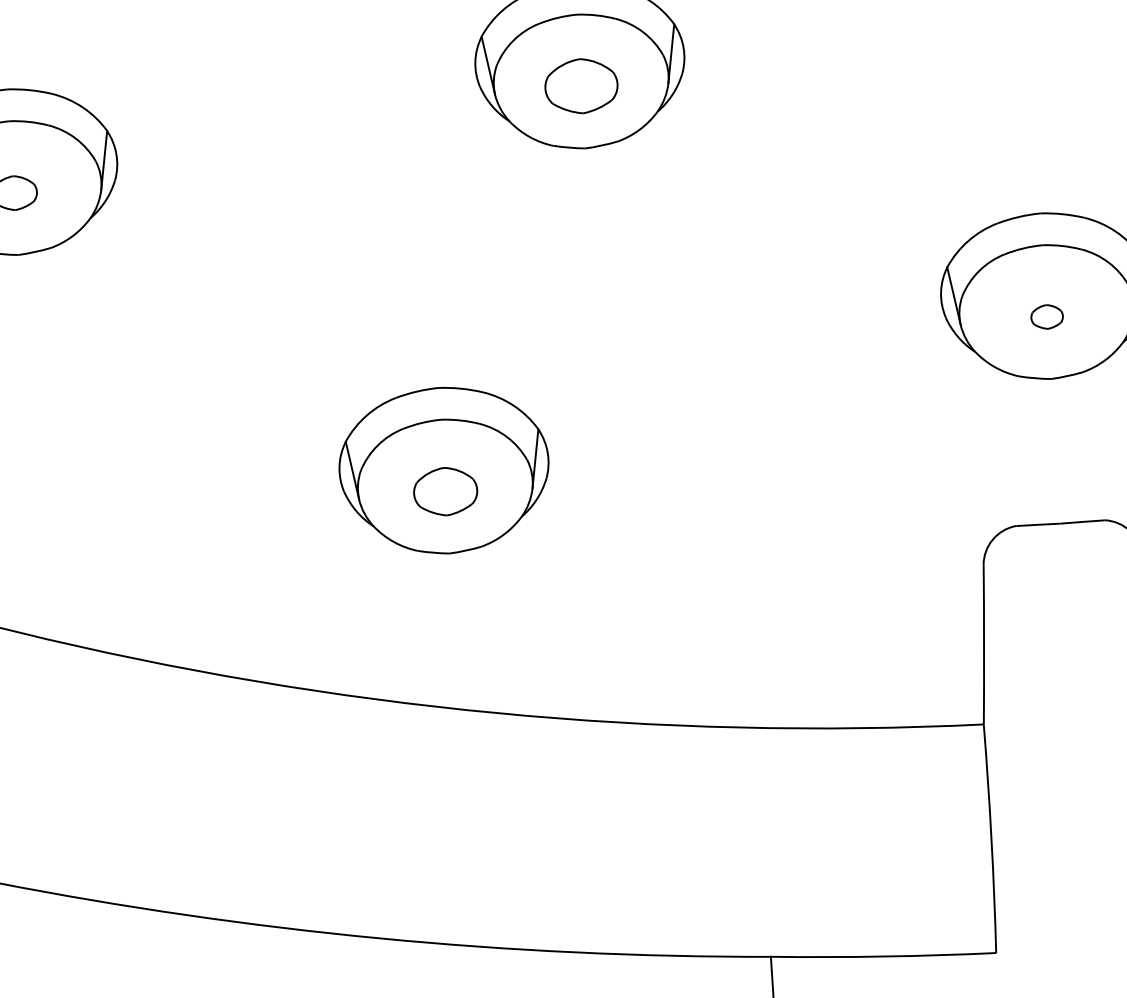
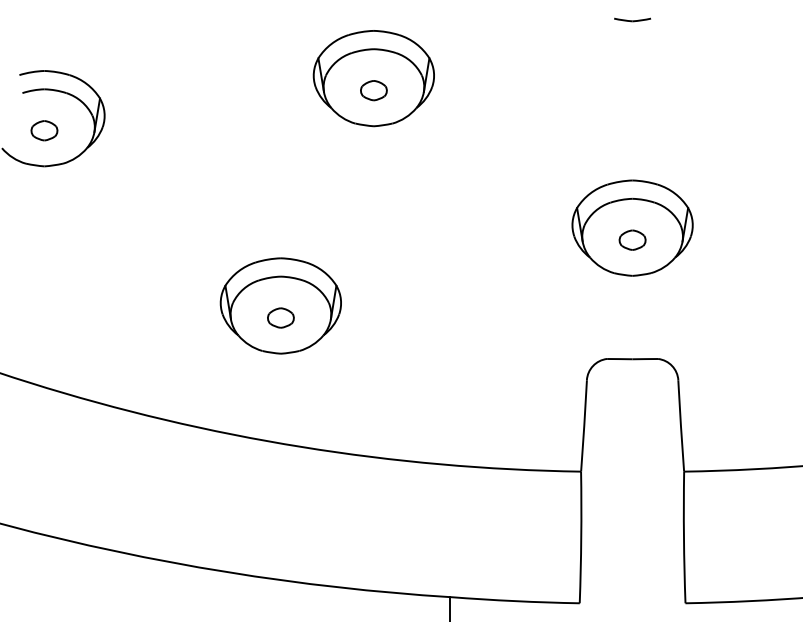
part: (580, 86) -> (373, 90), size x0.62
part: (1046, 315) -> (632, 239), size x1.43
part: (444, 490) -> (280, 317), size x0.71

